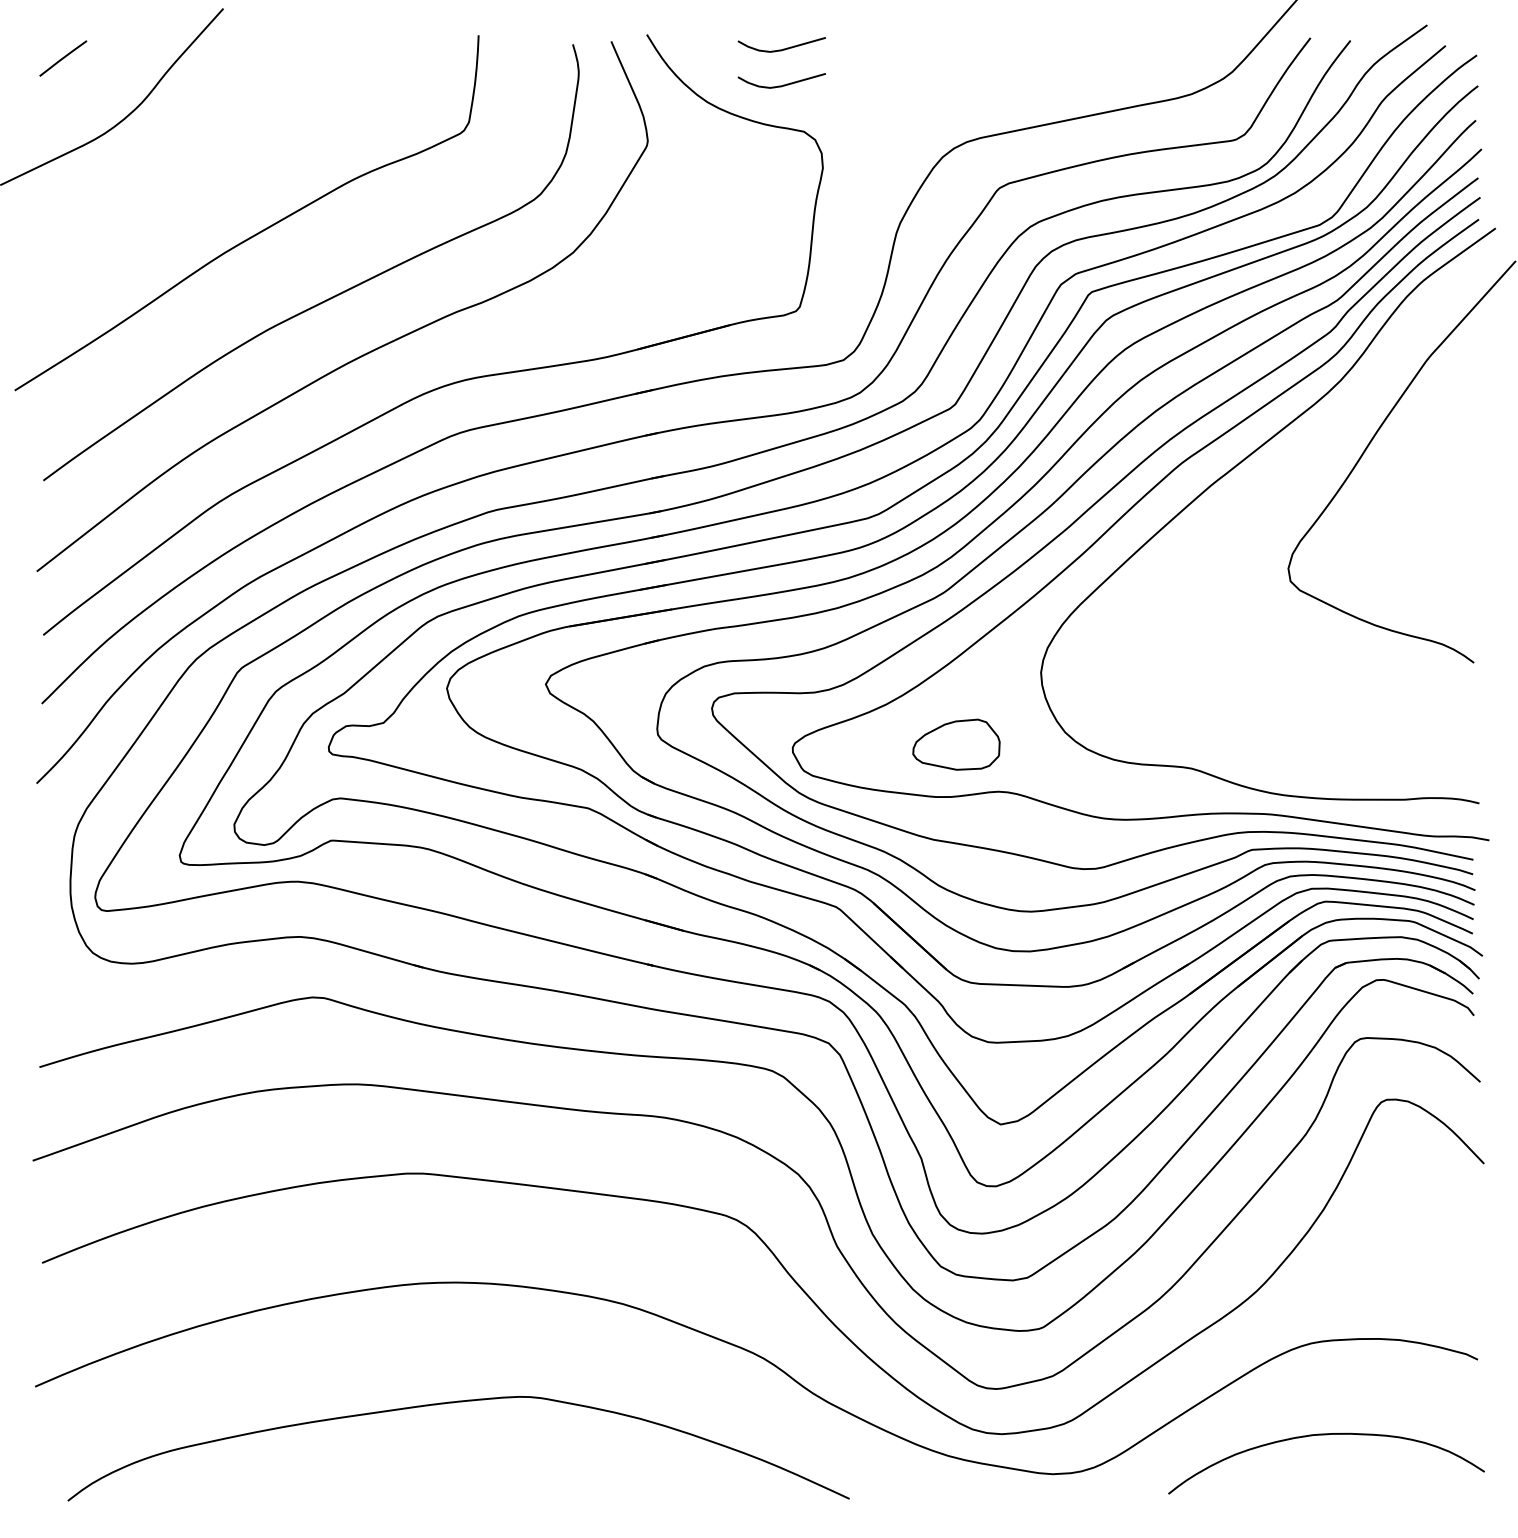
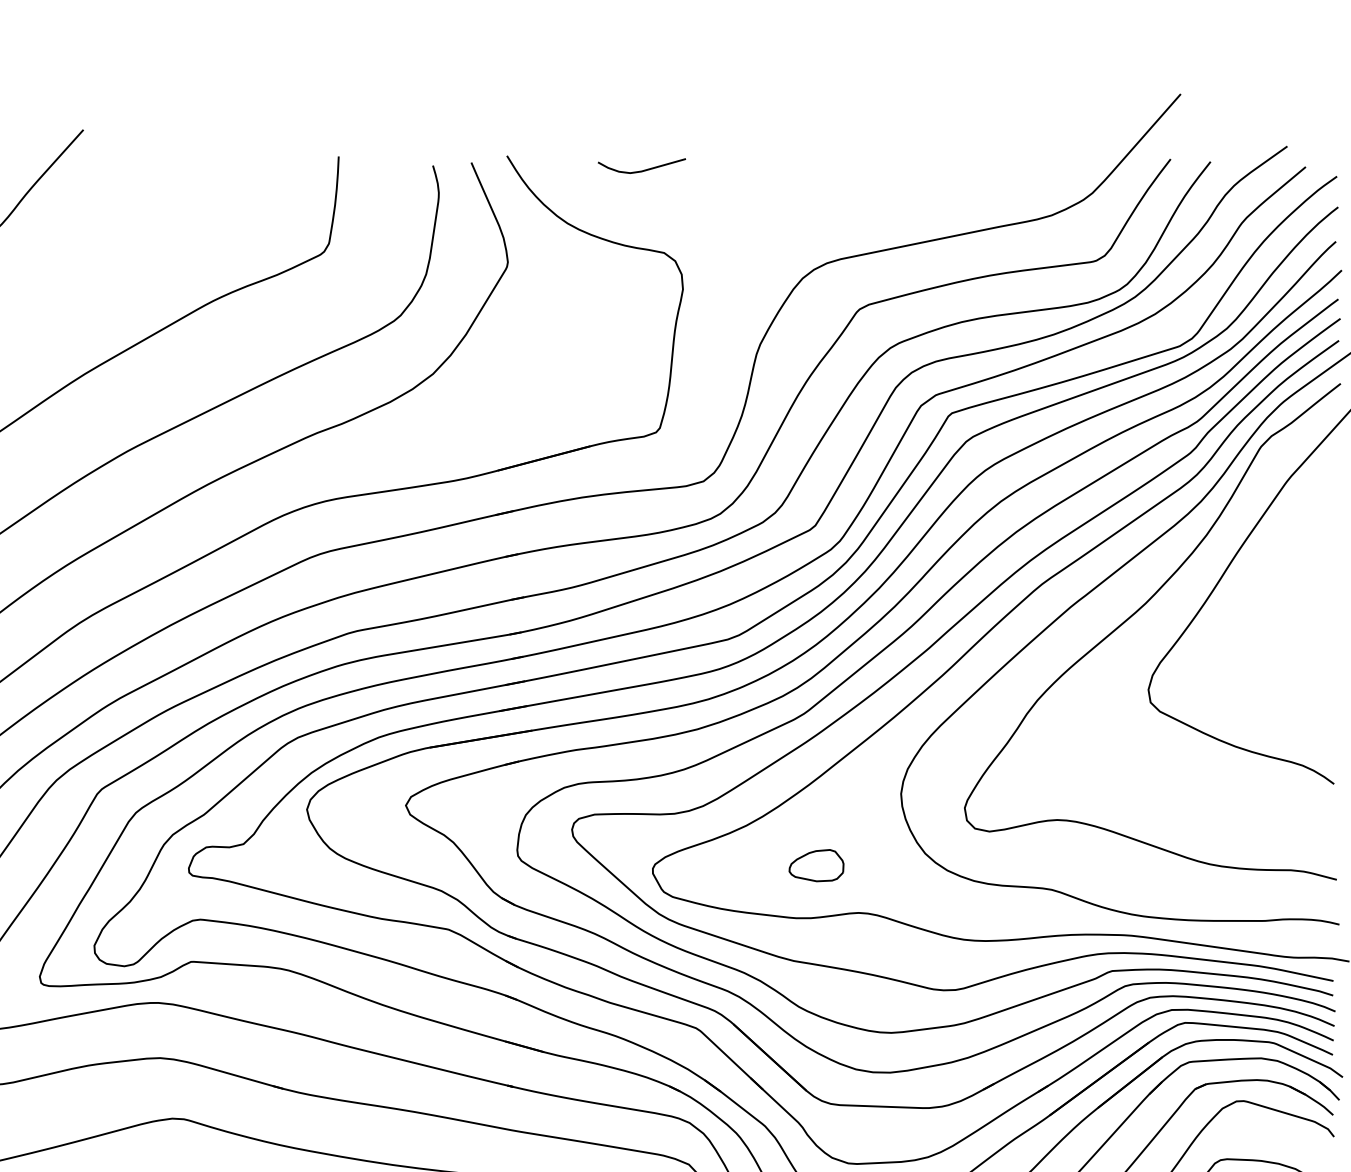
curve: (783, 84) -> (643, 205), removed
curve: (1274, 493) -> (1134, 614), added
part: (956, 743) -> (816, 864), size x0.62

